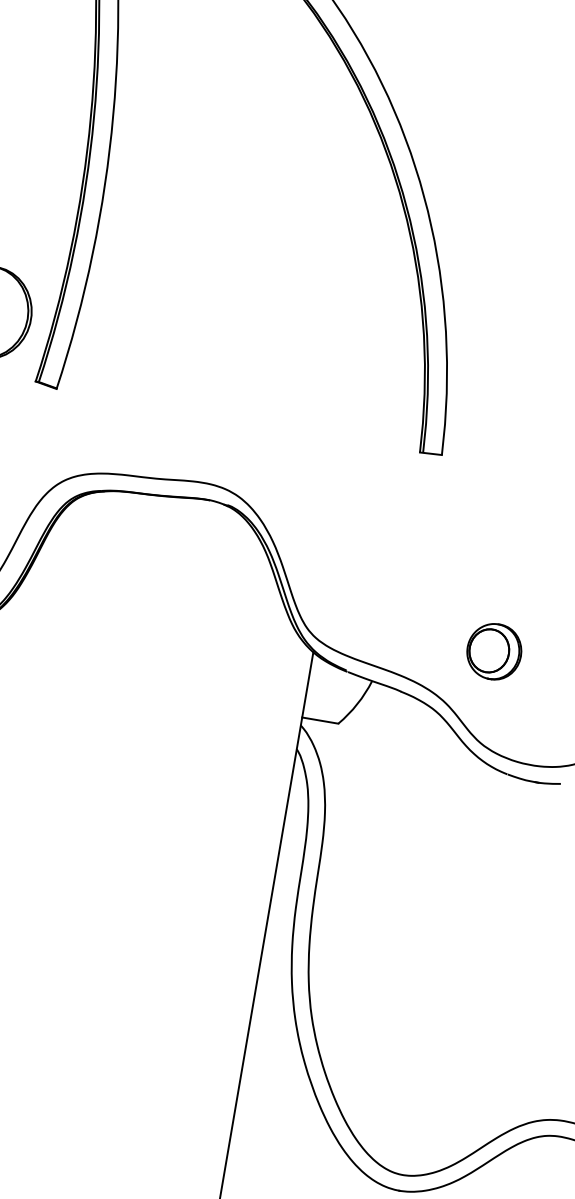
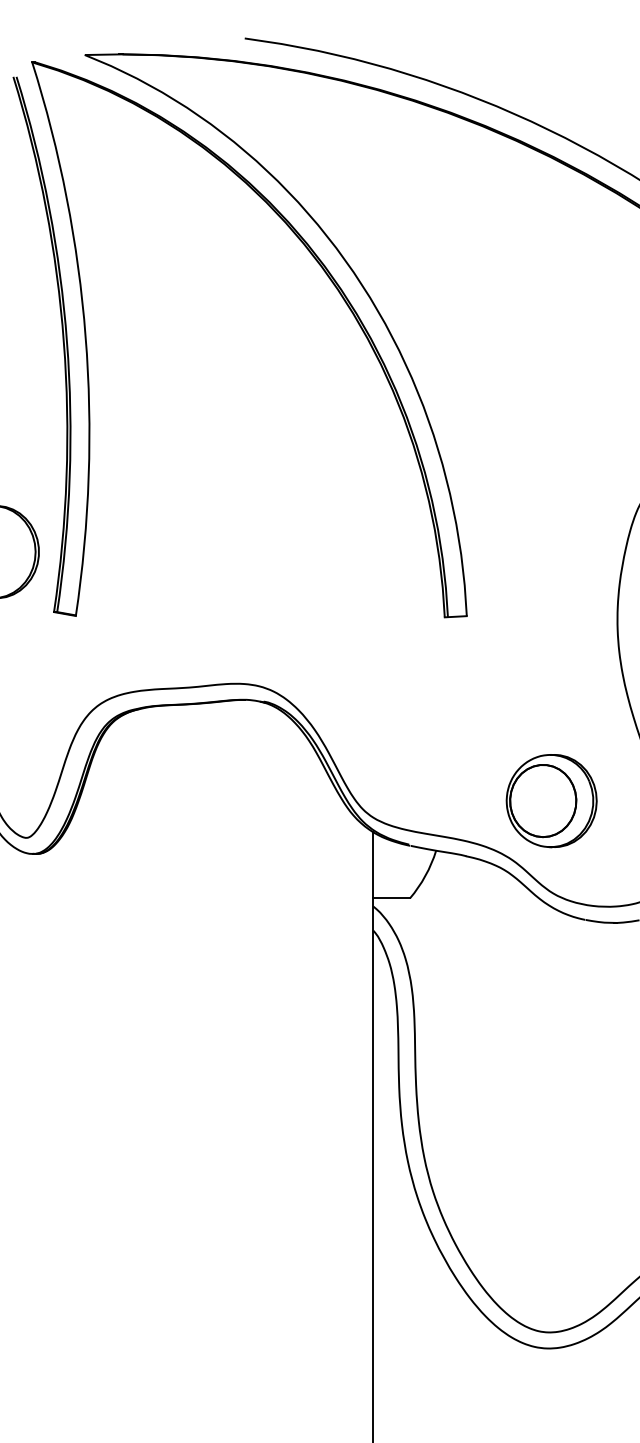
part: (494, 652) -> (551, 801), size x1.67

